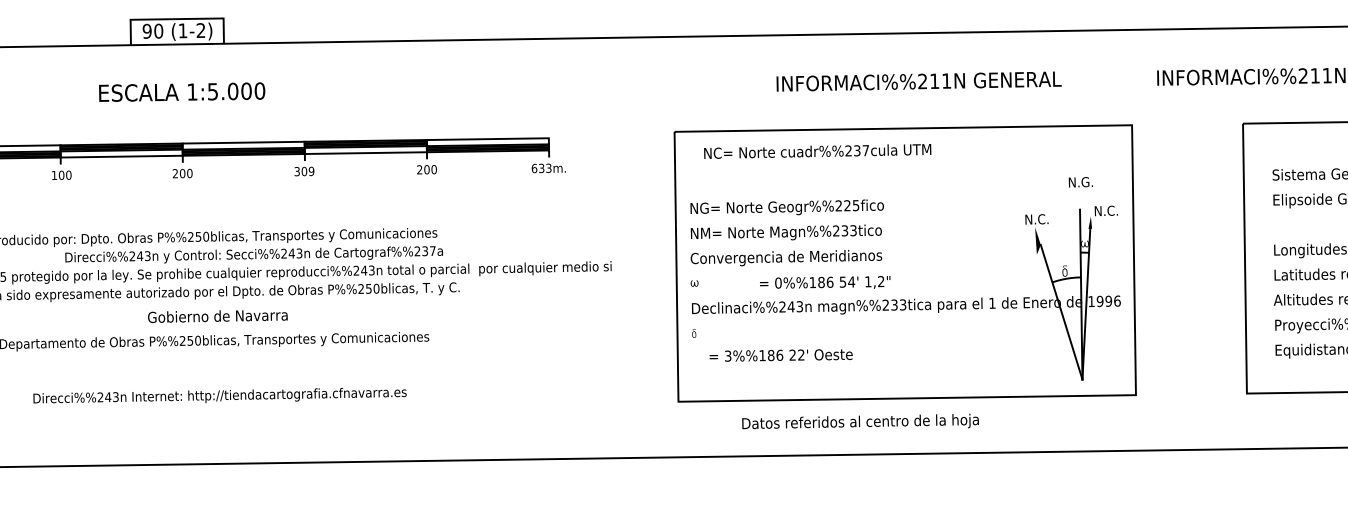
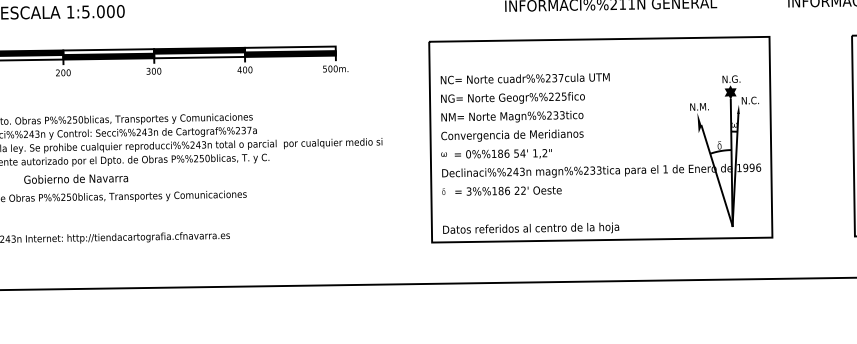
text: (817, 151) -> (525, 78), moved
text: (541, 168) -> (330, 69), 633m. -> 500m.
text: (419, 169) -> (239, 69), 200 -> 400
text: (311, 171) -> (159, 71), 309 -> 300
fill: (1079, 199) -> (730, 92), added
text: (1044, 219) -> (704, 106), N.C. -> N.M.
text: (825, 282) -> (503, 153), moved
text: (217, 316) -> (75, 179), moved
text: (780, 355) -> (508, 191), moved
text: (860, 421) -> (531, 228), moved

